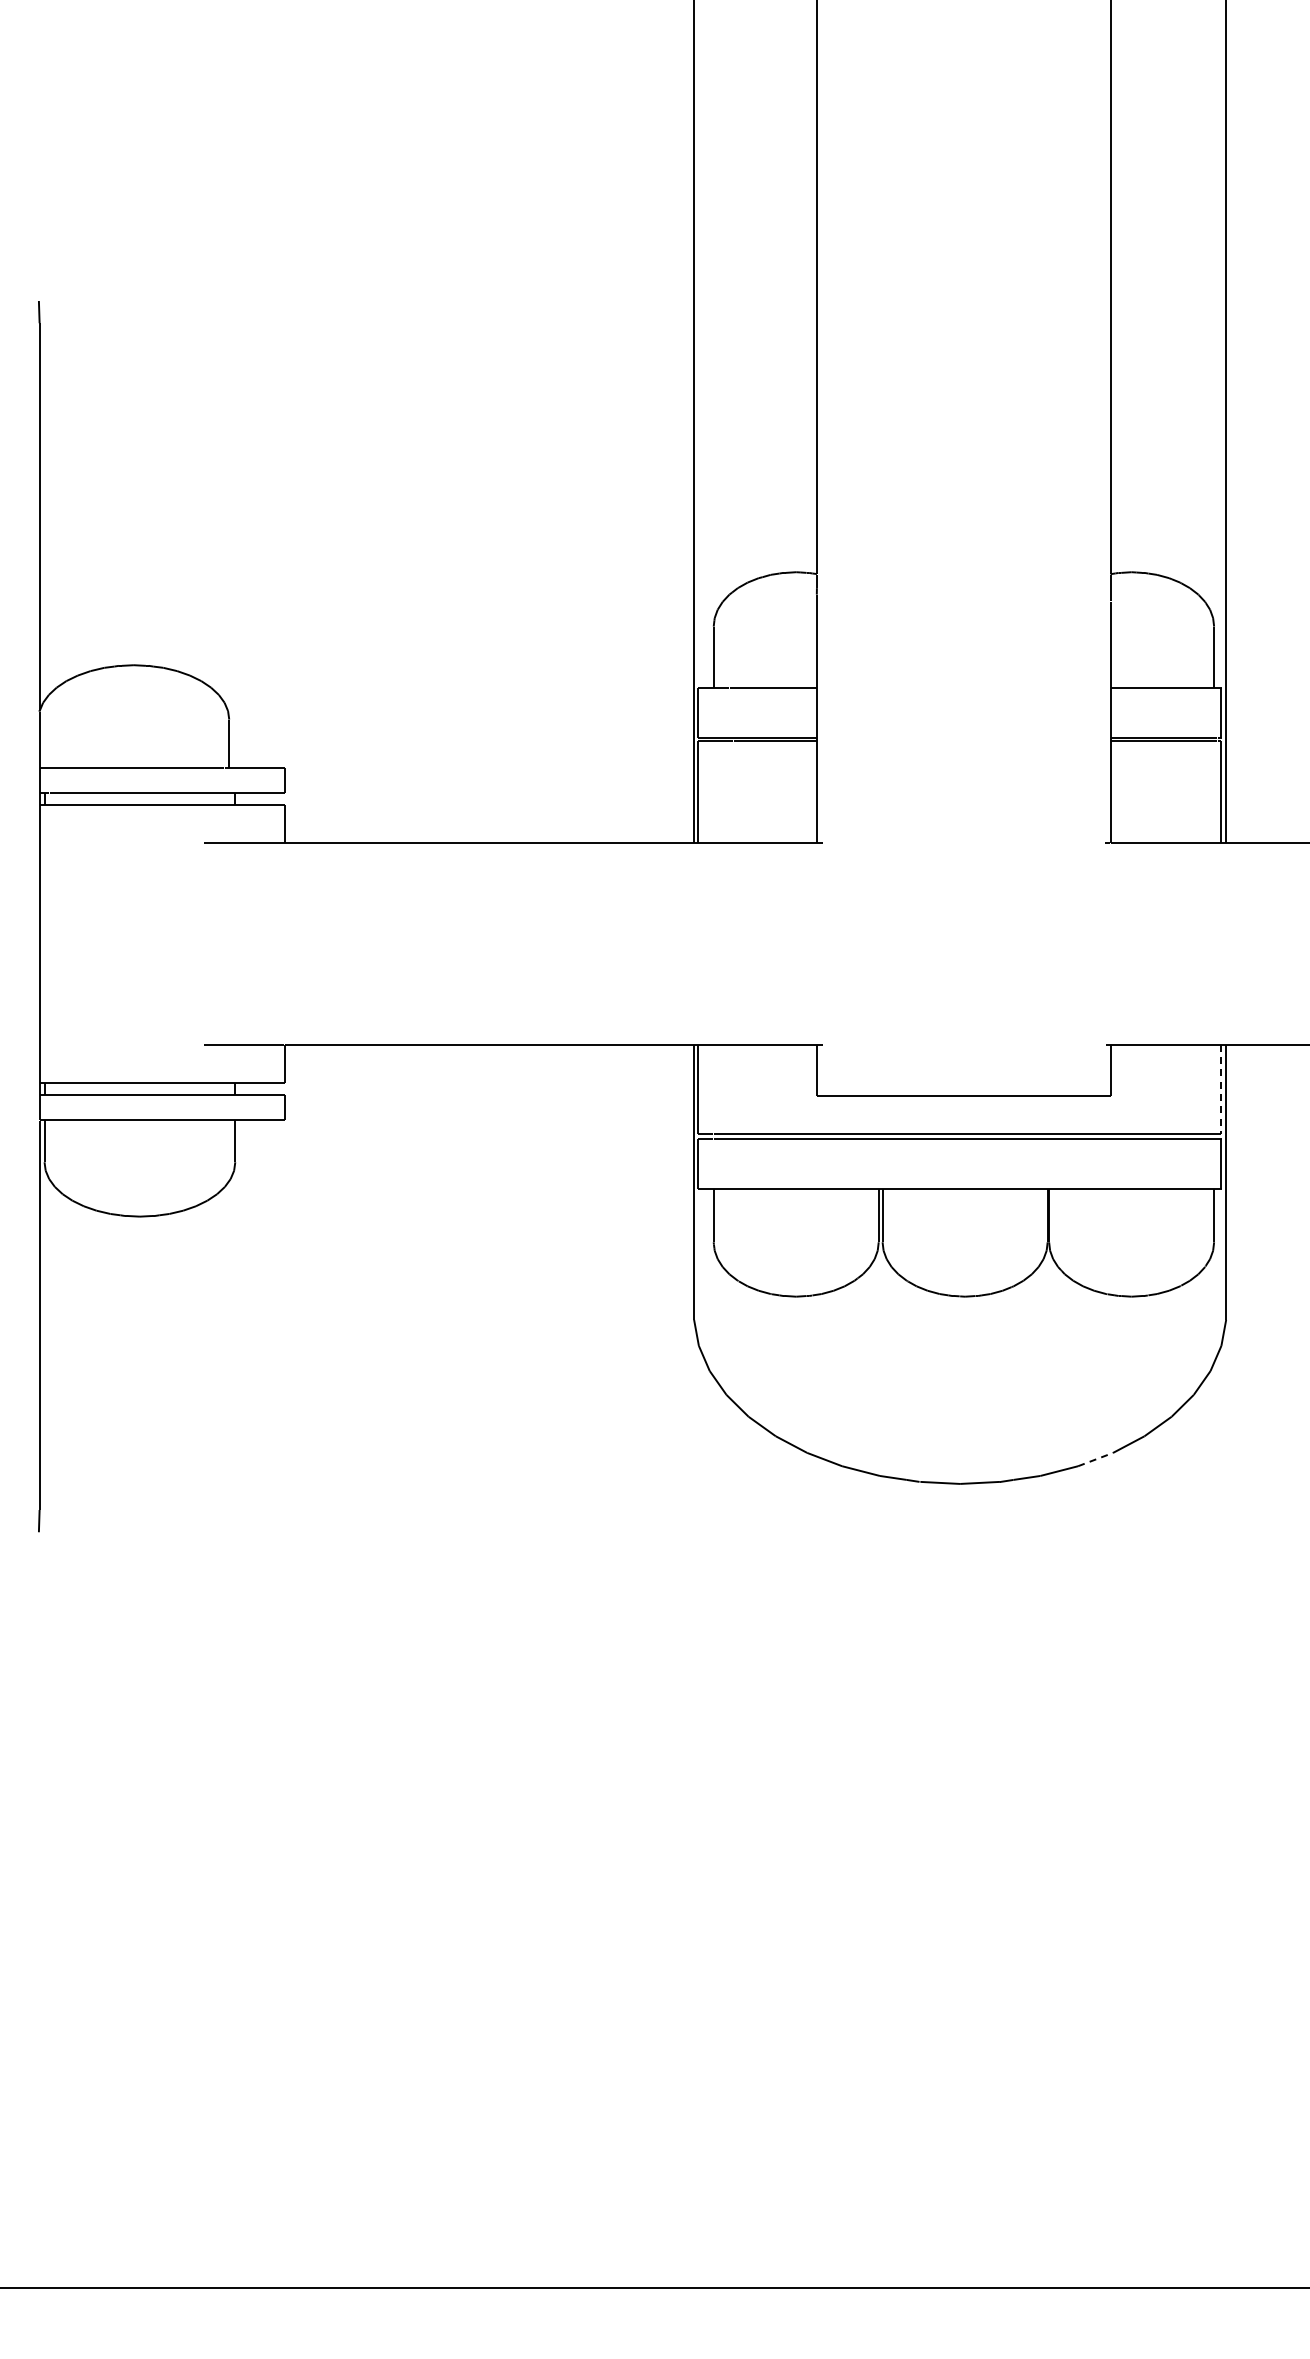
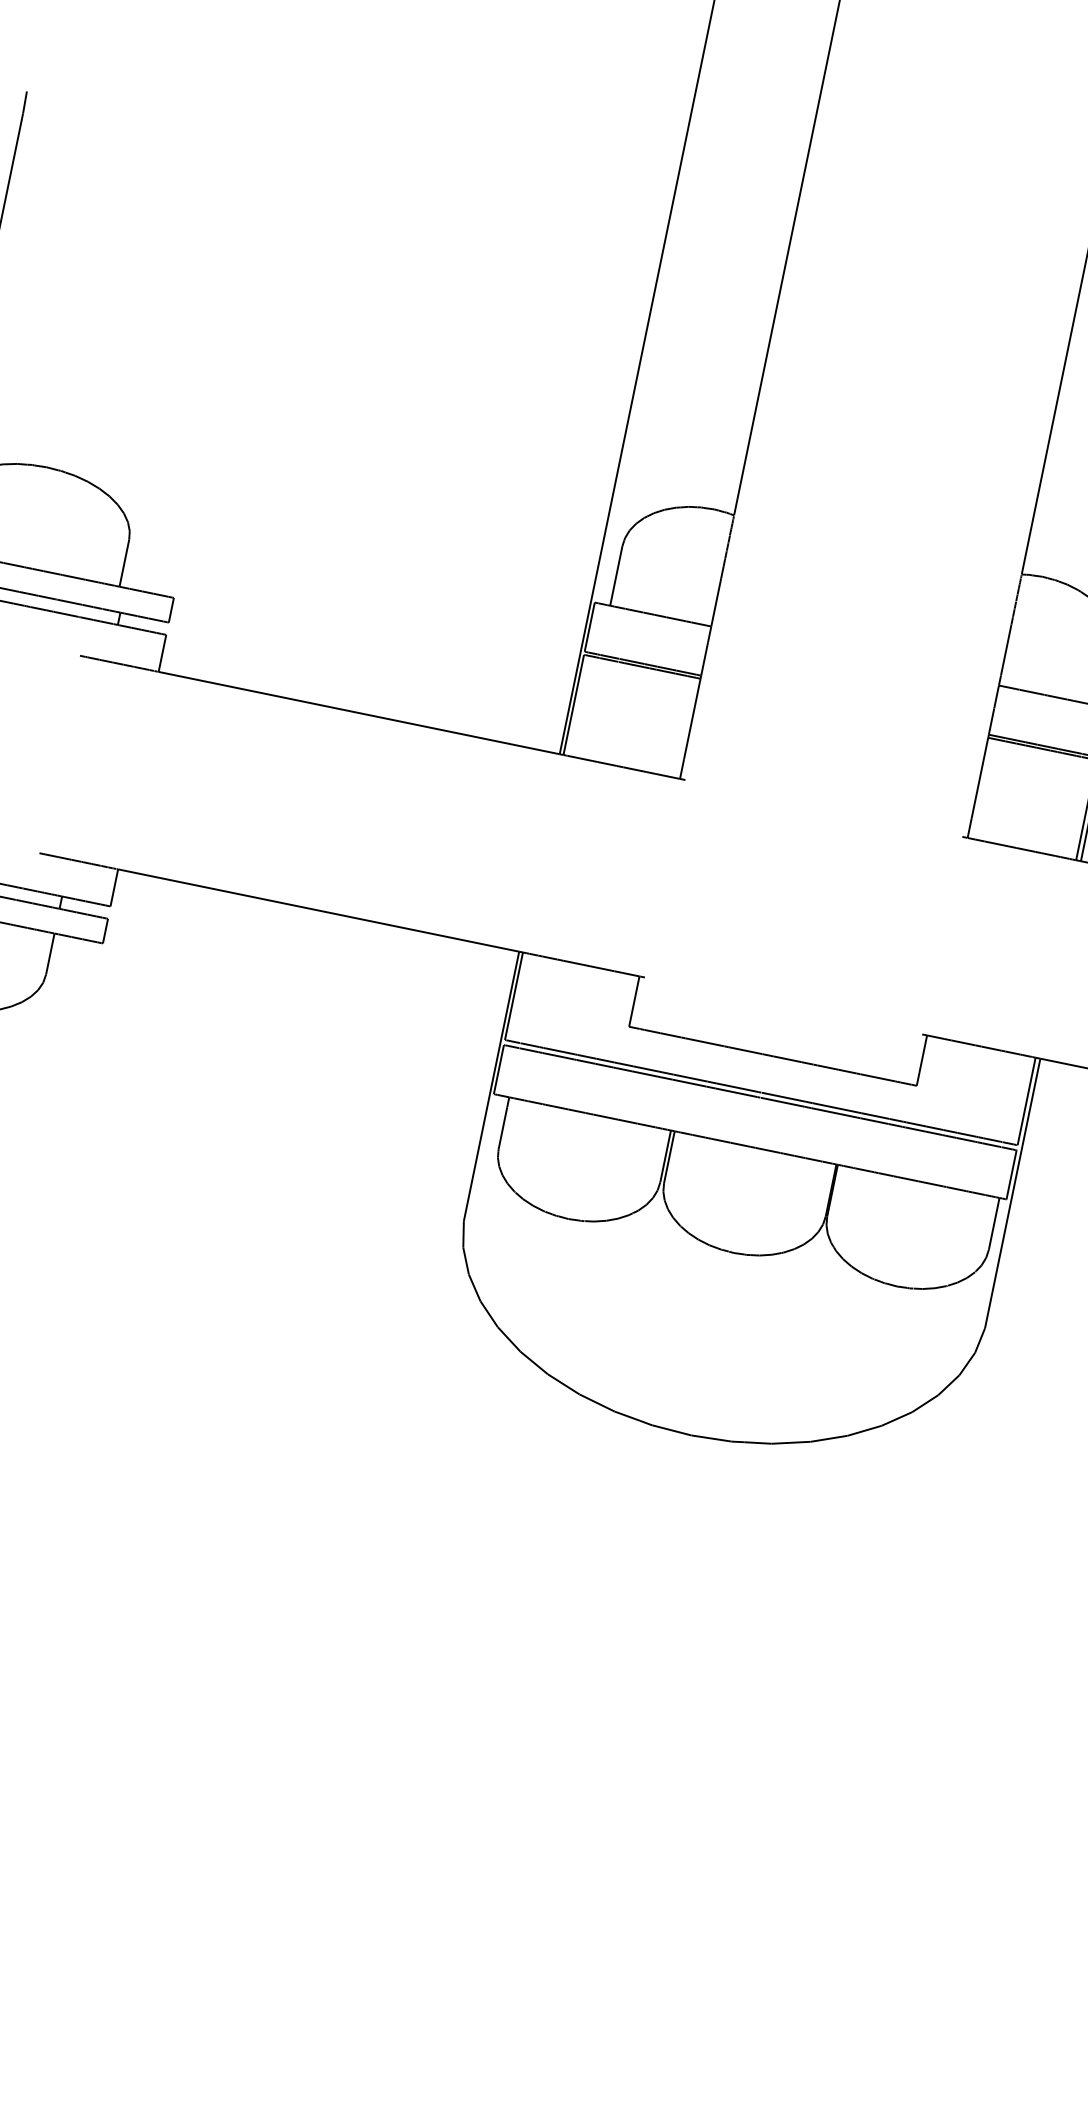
line: (1221, 1089) -> (1026, 1101), dashed -> solid
line: (1095, 1459) -> (828, 1438), dashed -> solid

